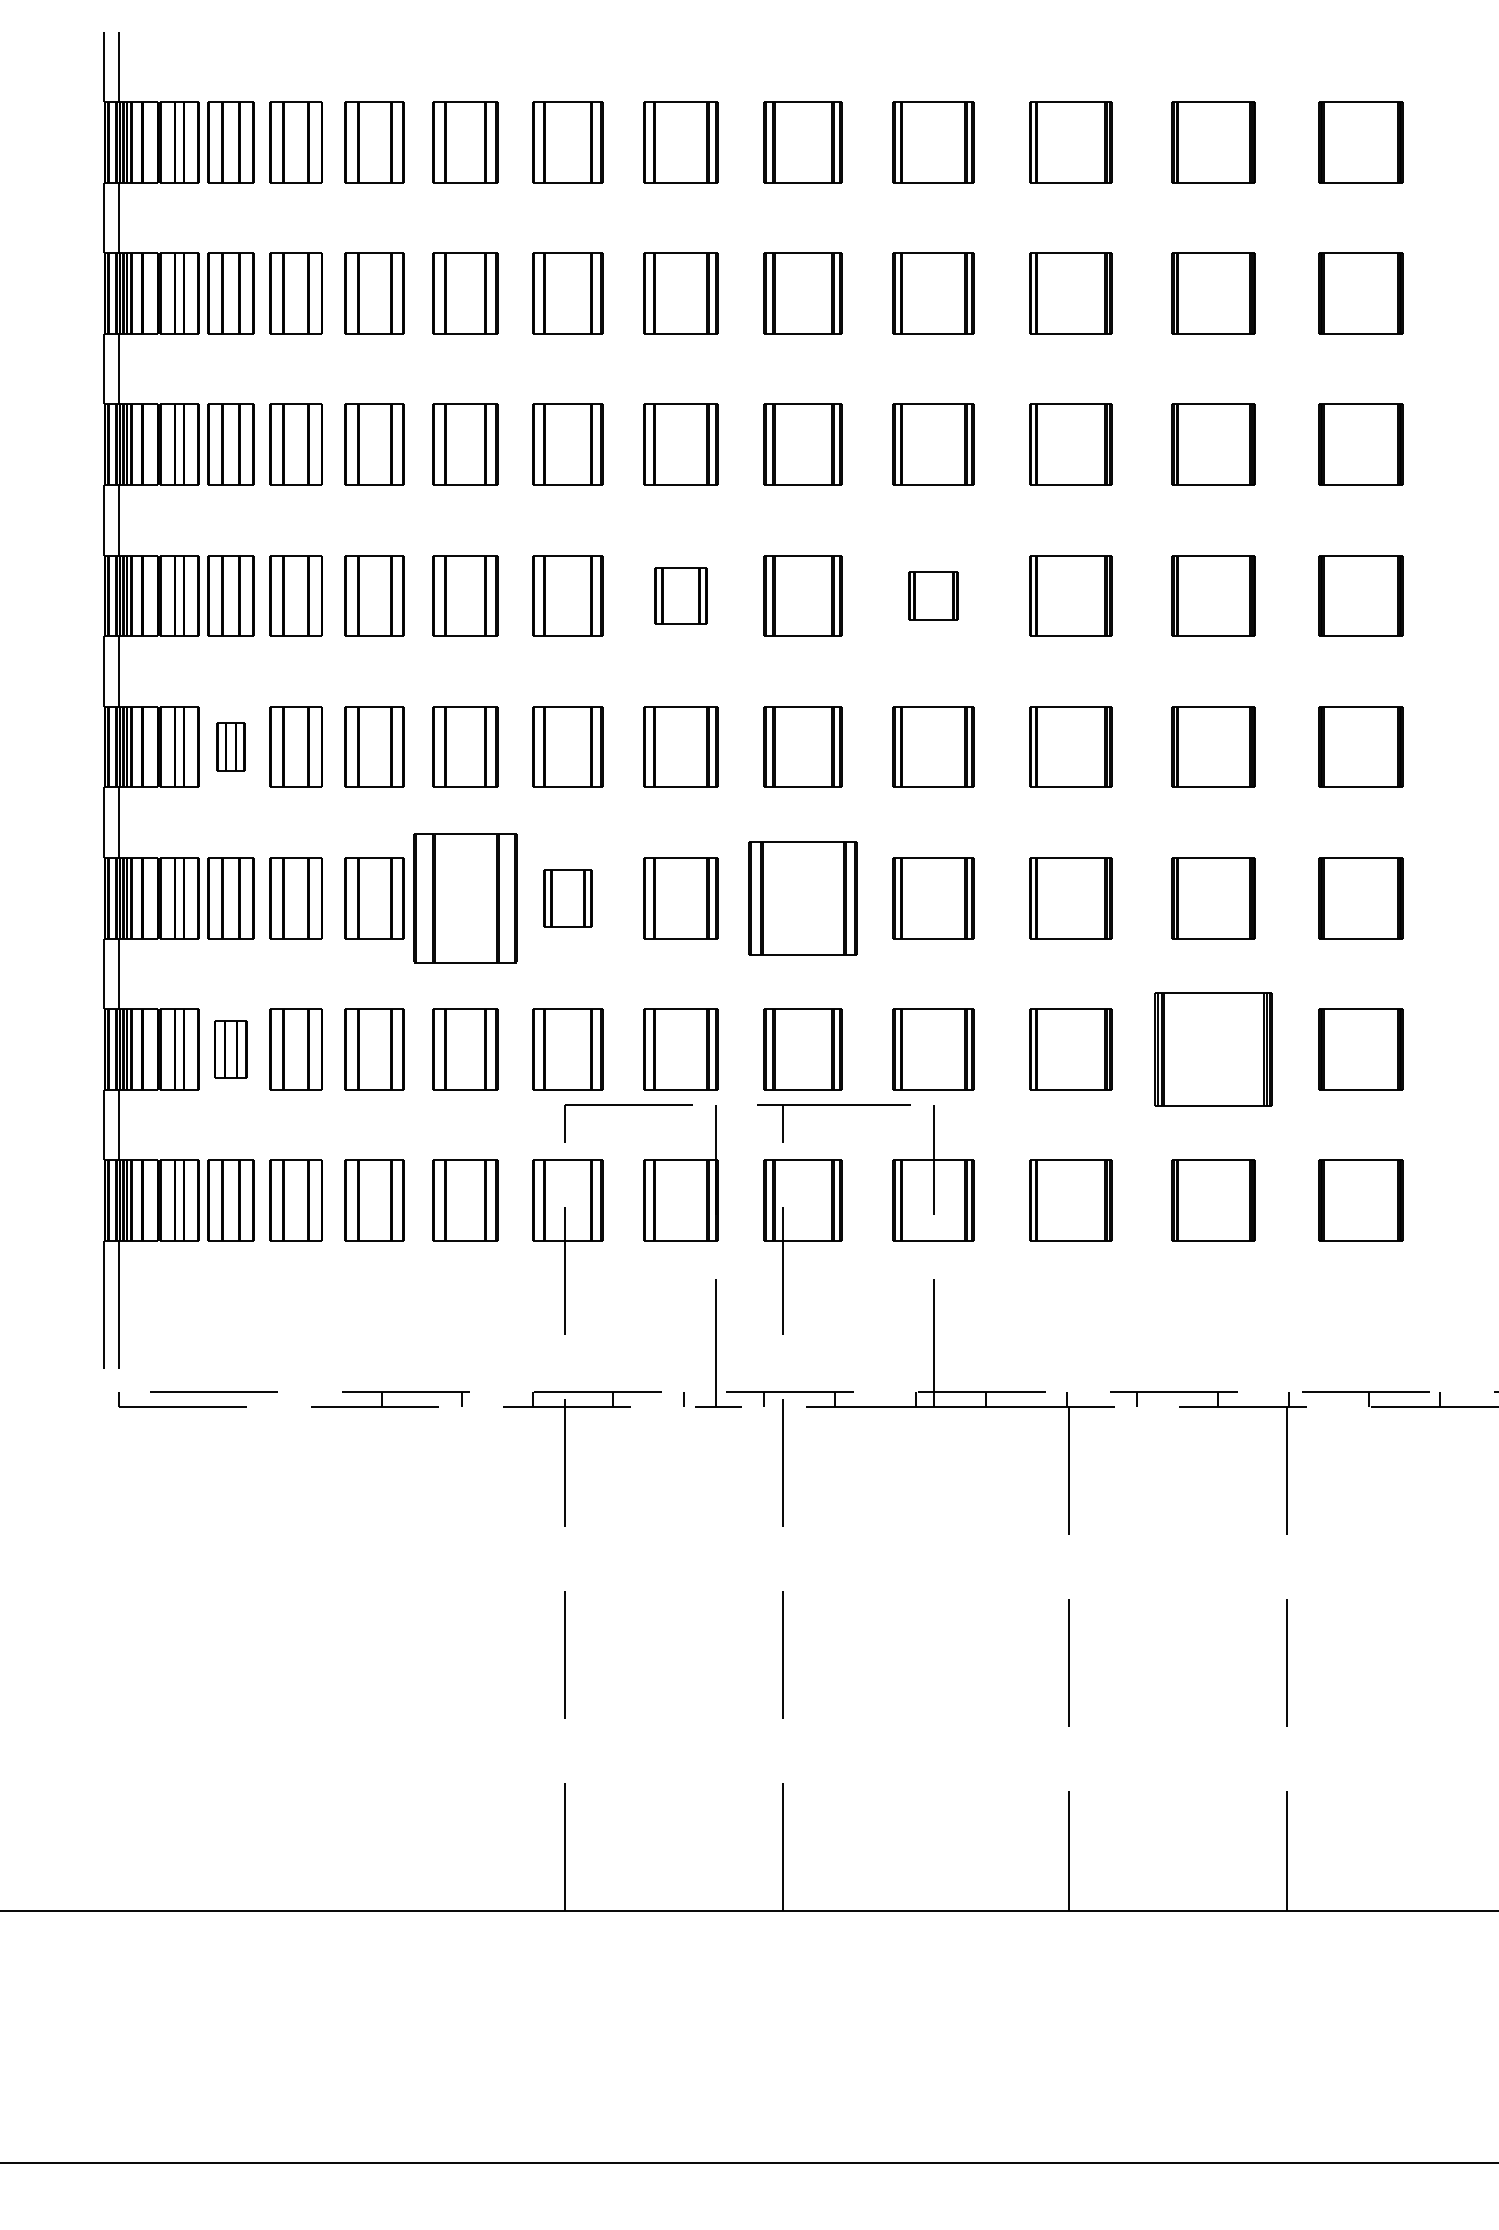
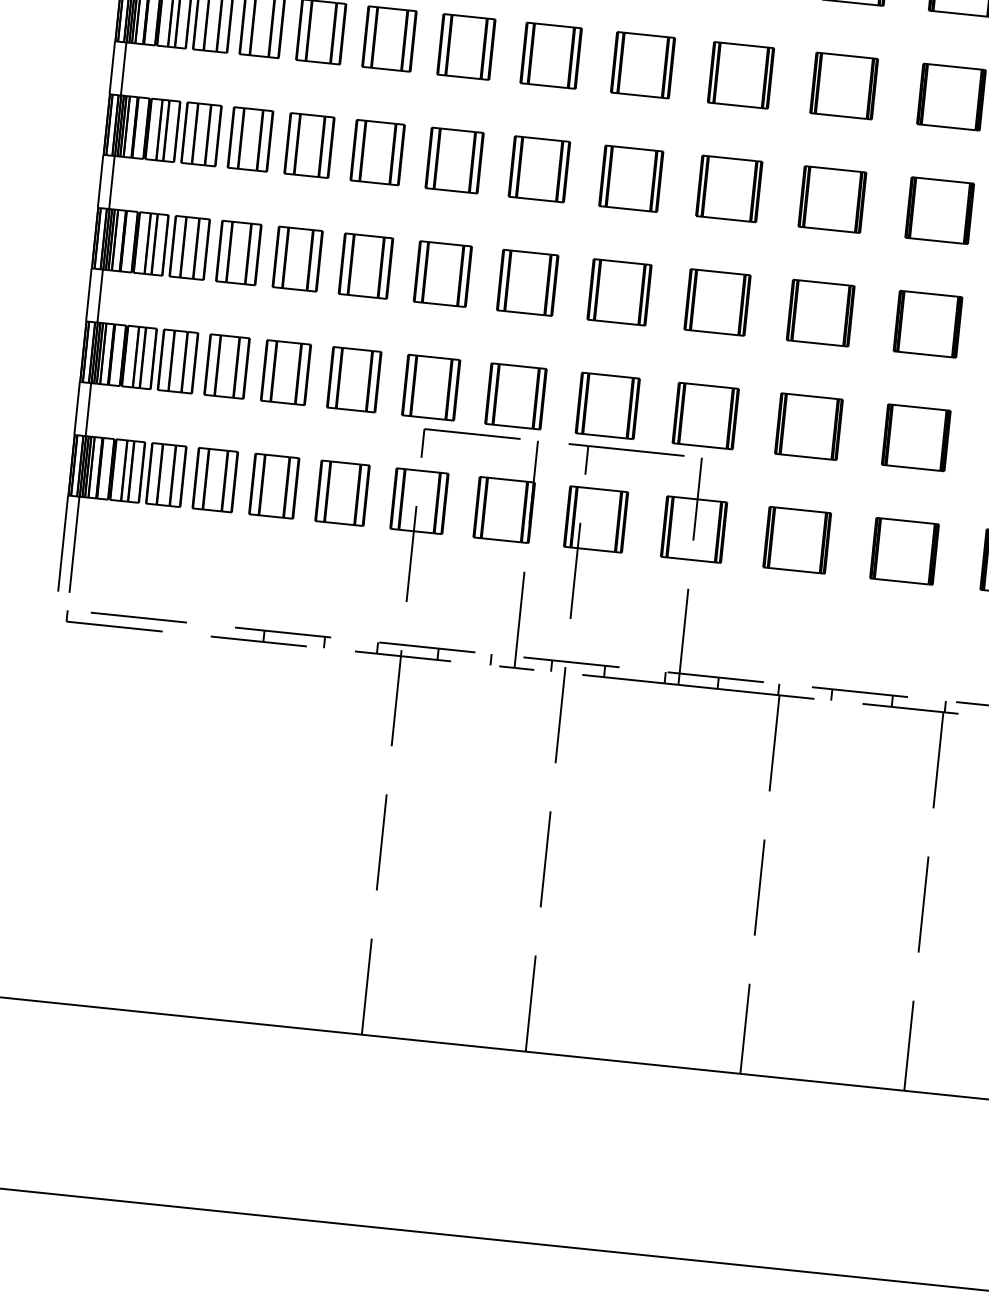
part: (680, 595) -> (550, 55), size x1.43
part: (933, 595) -> (741, 75), size x1.67
part: (230, 746) -> (201, 133), size x1.67
part: (465, 898) -> (365, 266), size x0.62
part: (567, 898) -> (442, 274), size x1.43
part: (802, 898) -> (619, 292), size x0.71
part: (230, 1049) -> (177, 361), size x1.43
part: (1213, 1049) -> (916, 437), size x0.71

